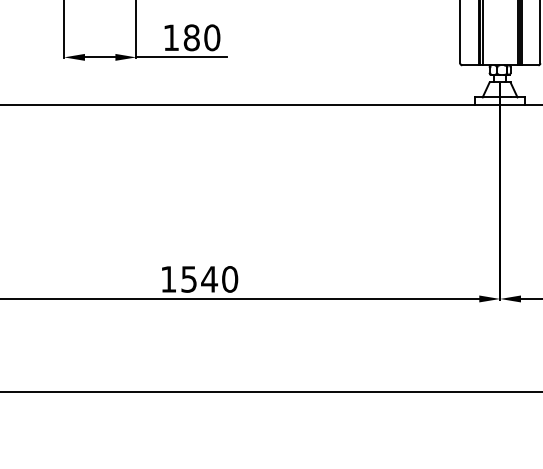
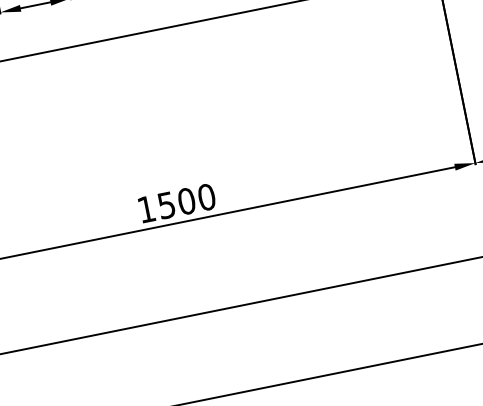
text: (209, 279) -> (186, 201), 1540 -> 1500

